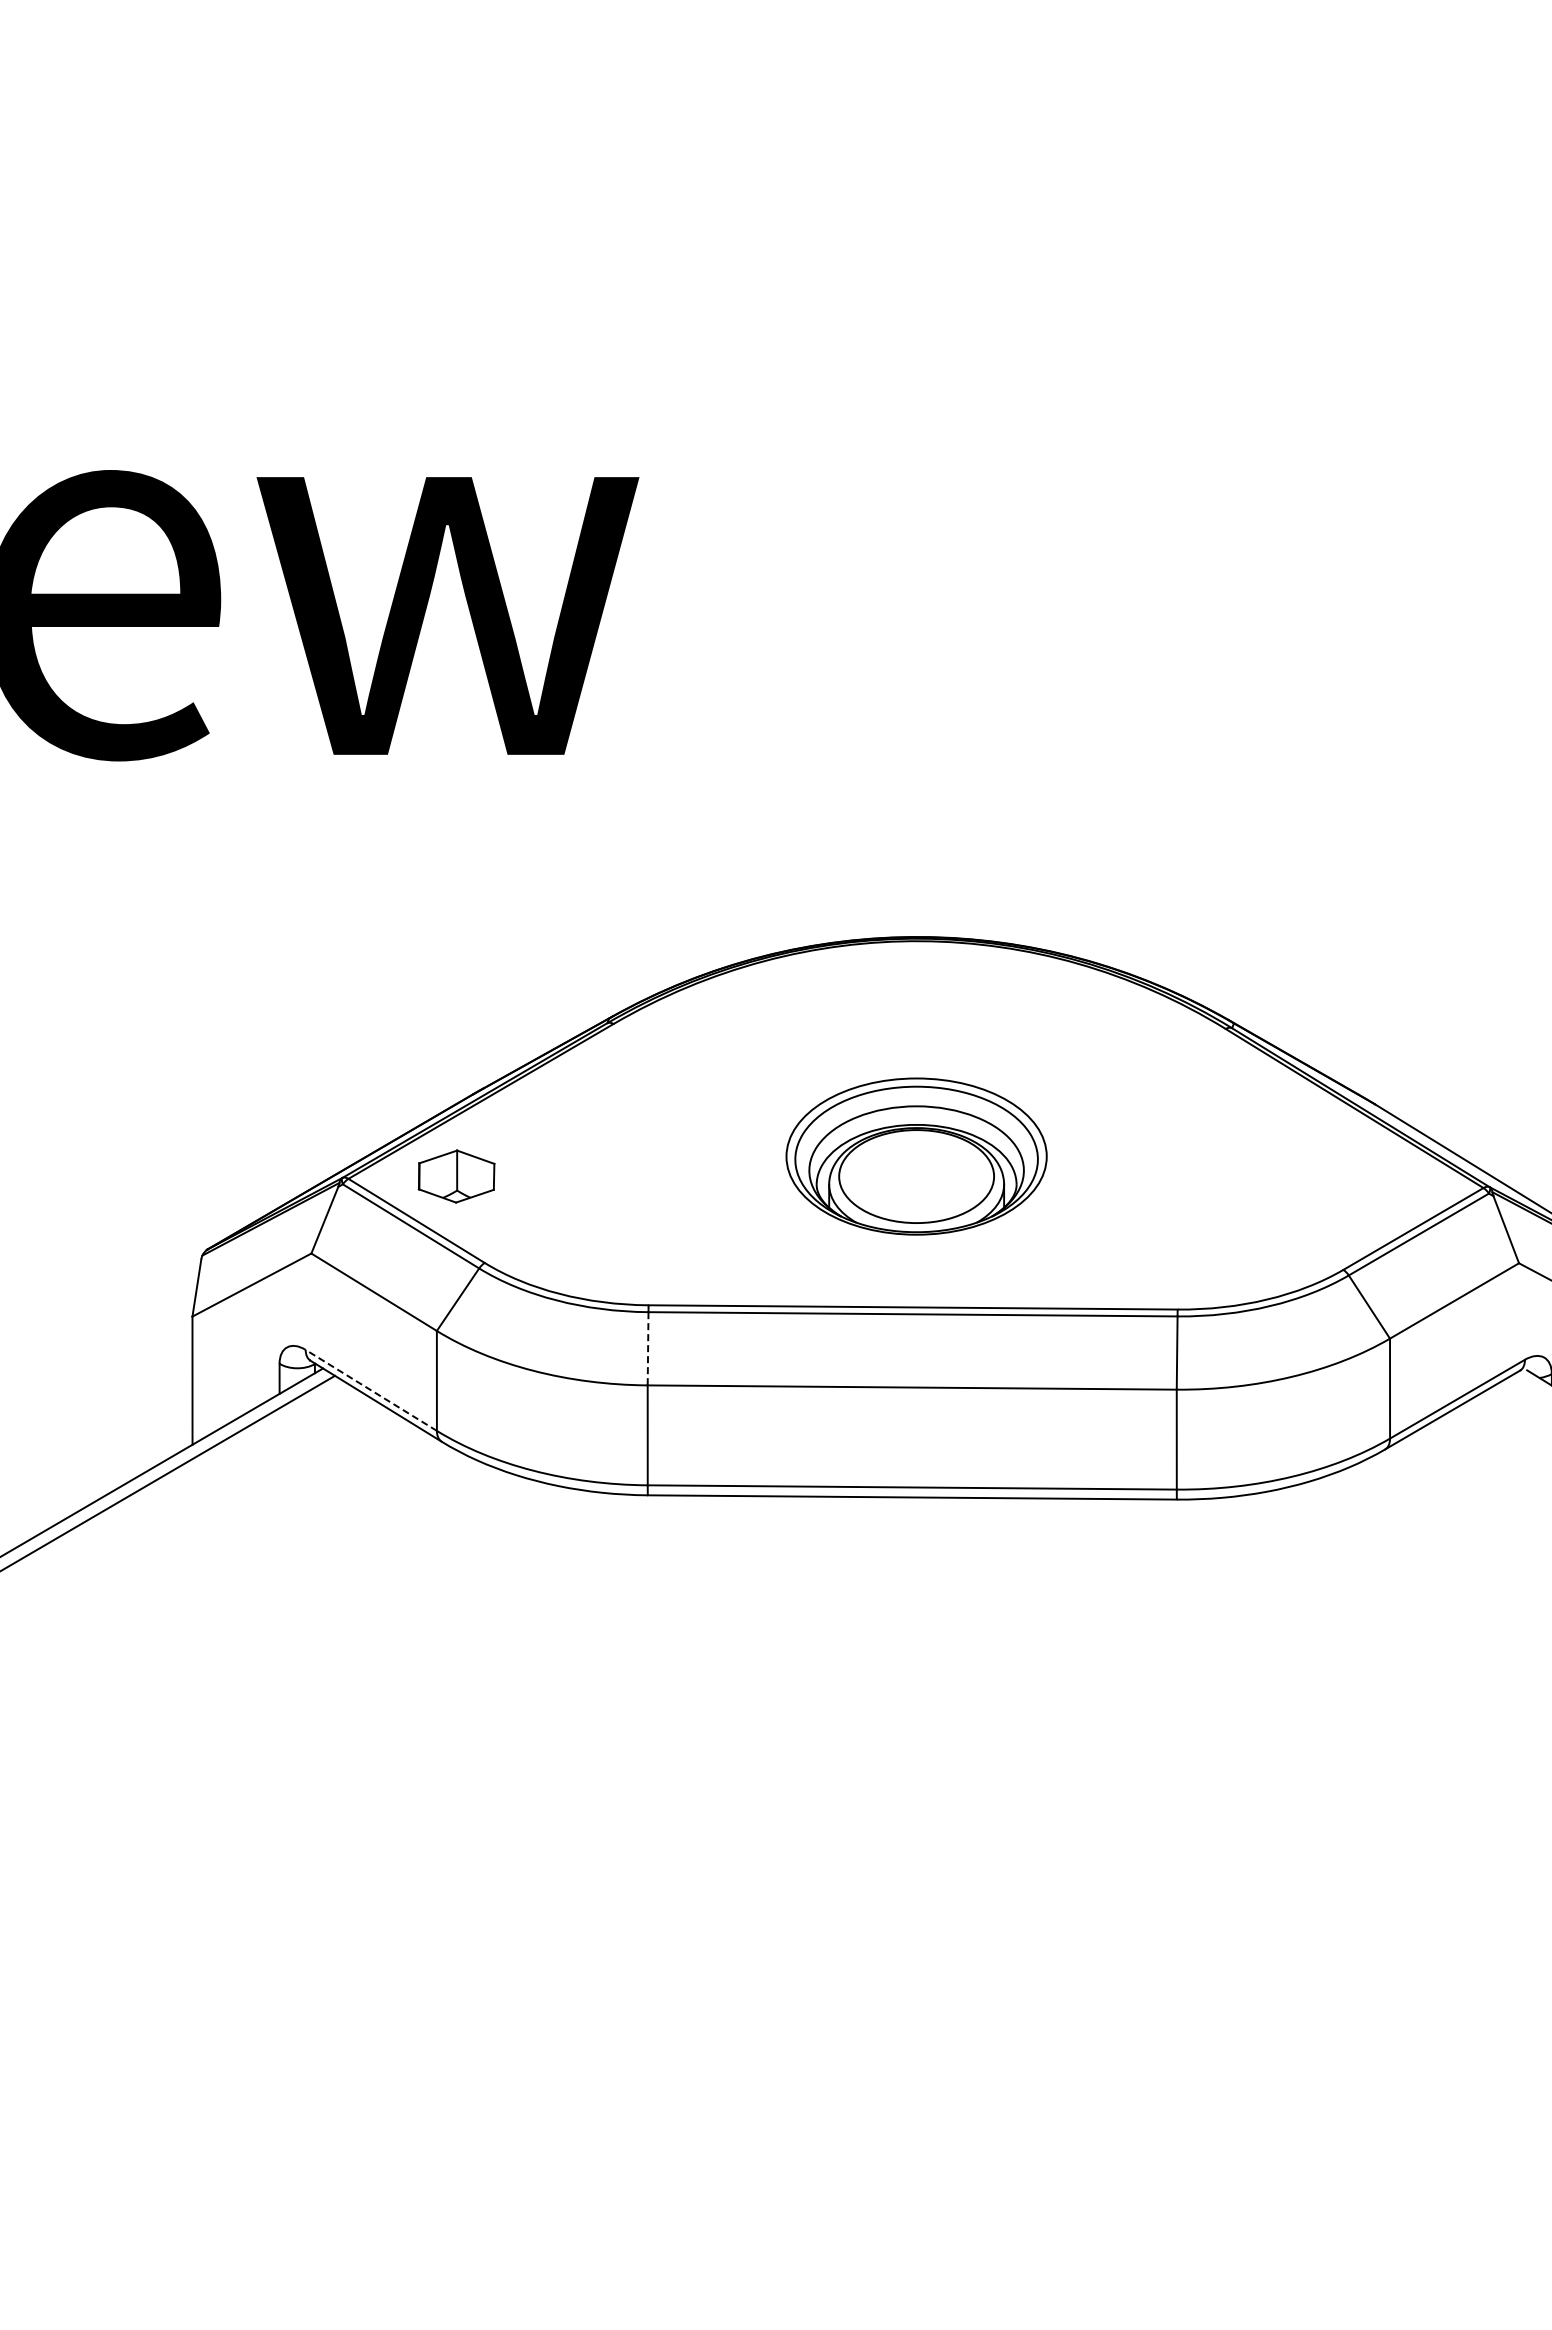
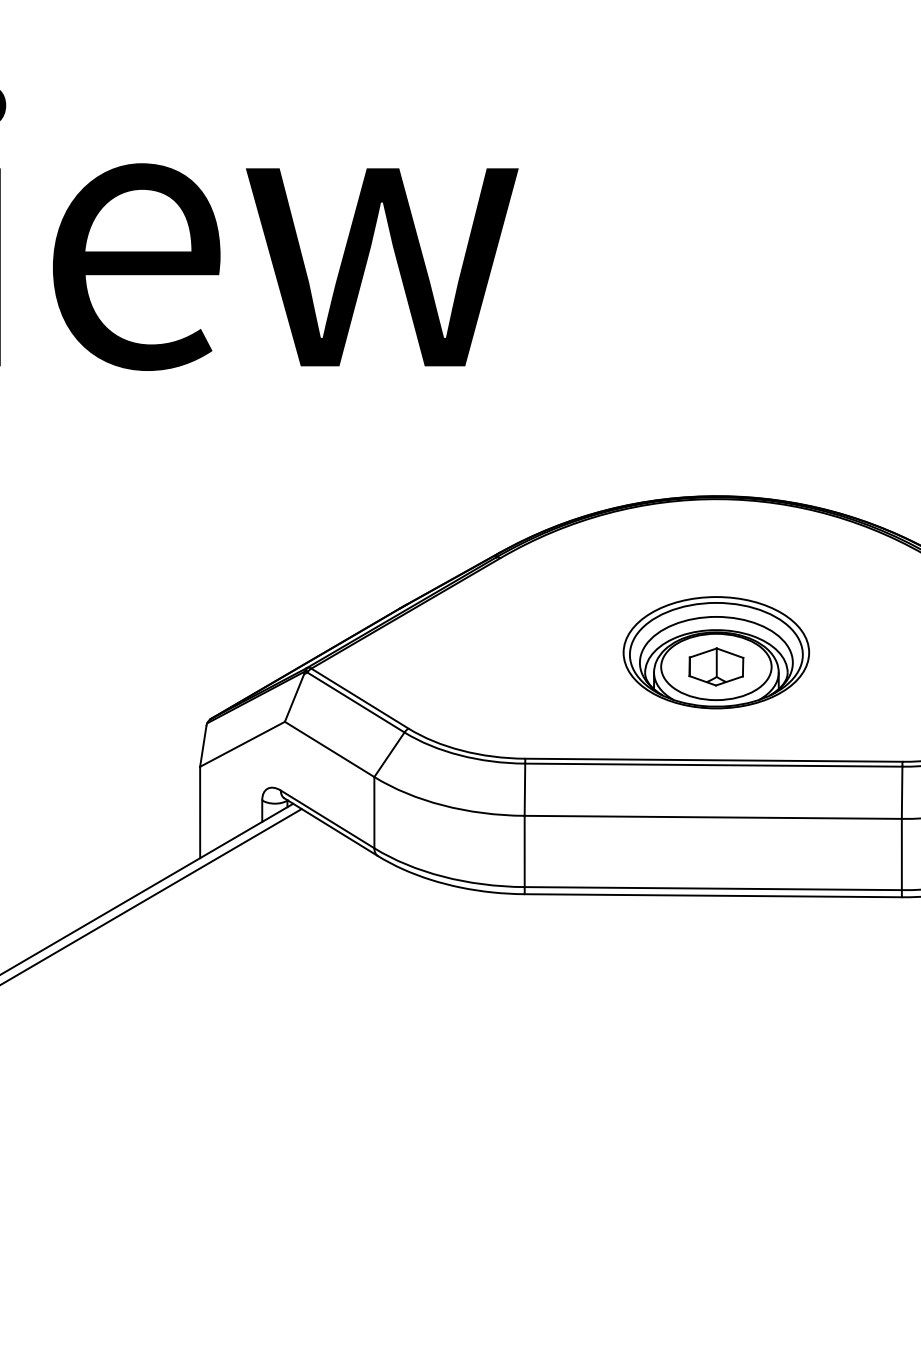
part: (456, 1176) -> (716, 666), moved
line: (648, 1348) -> (525, 789), dashed -> solid
line: (370, 1390) -> (327, 819), dashed -> solid

